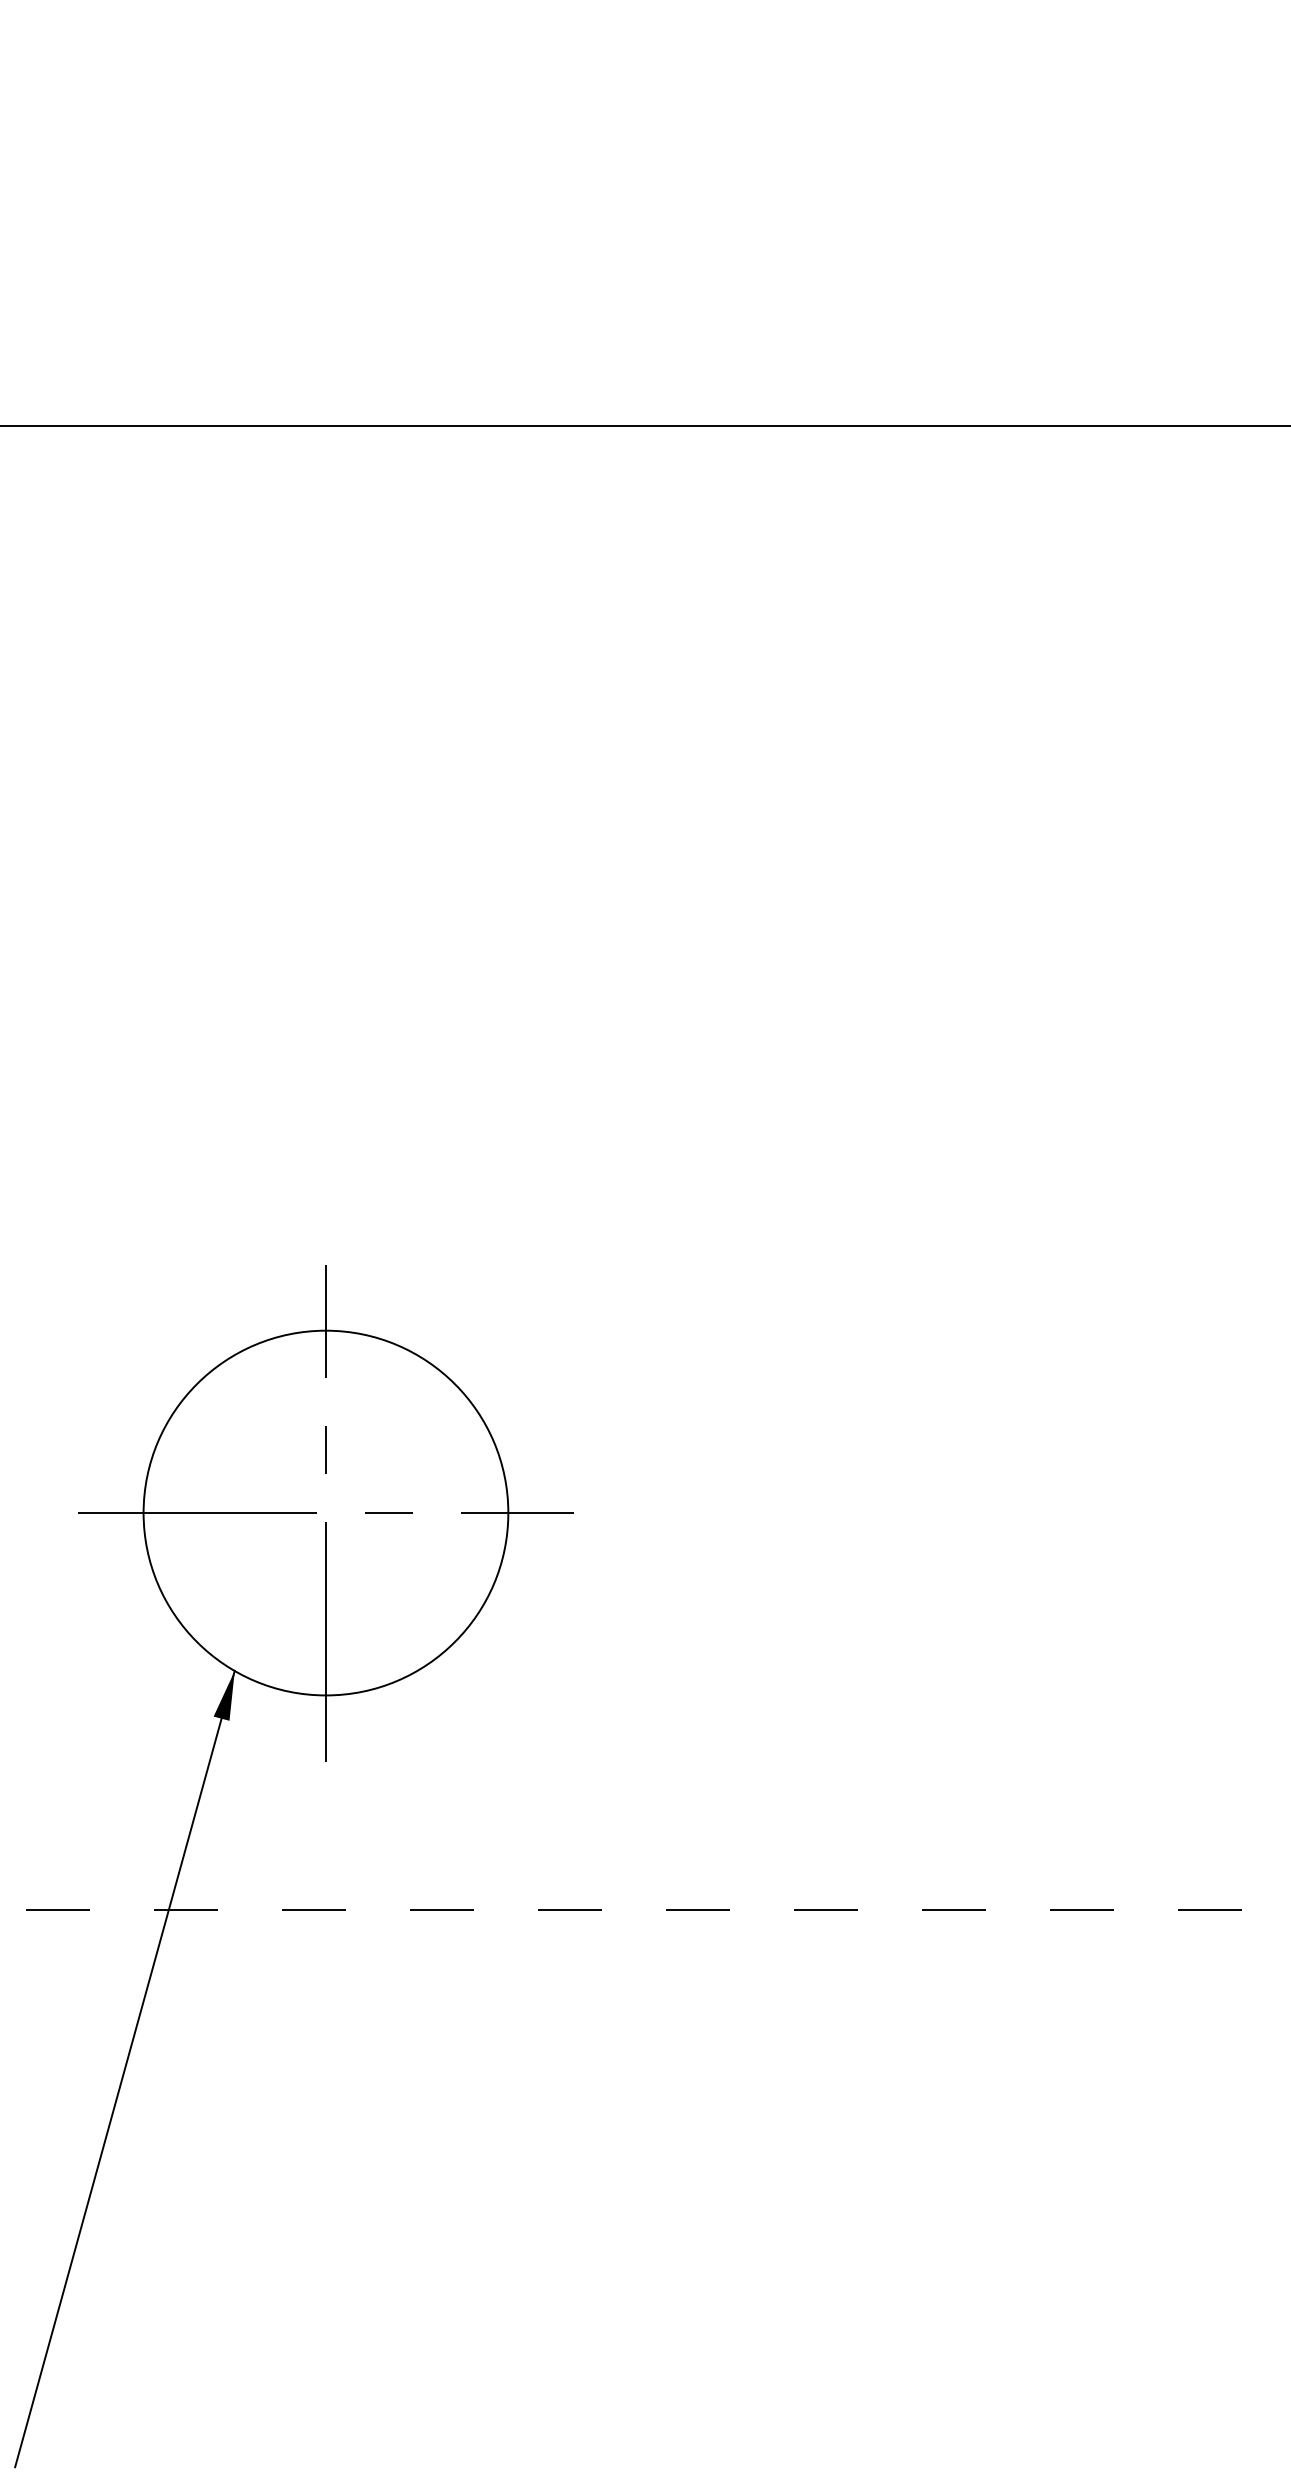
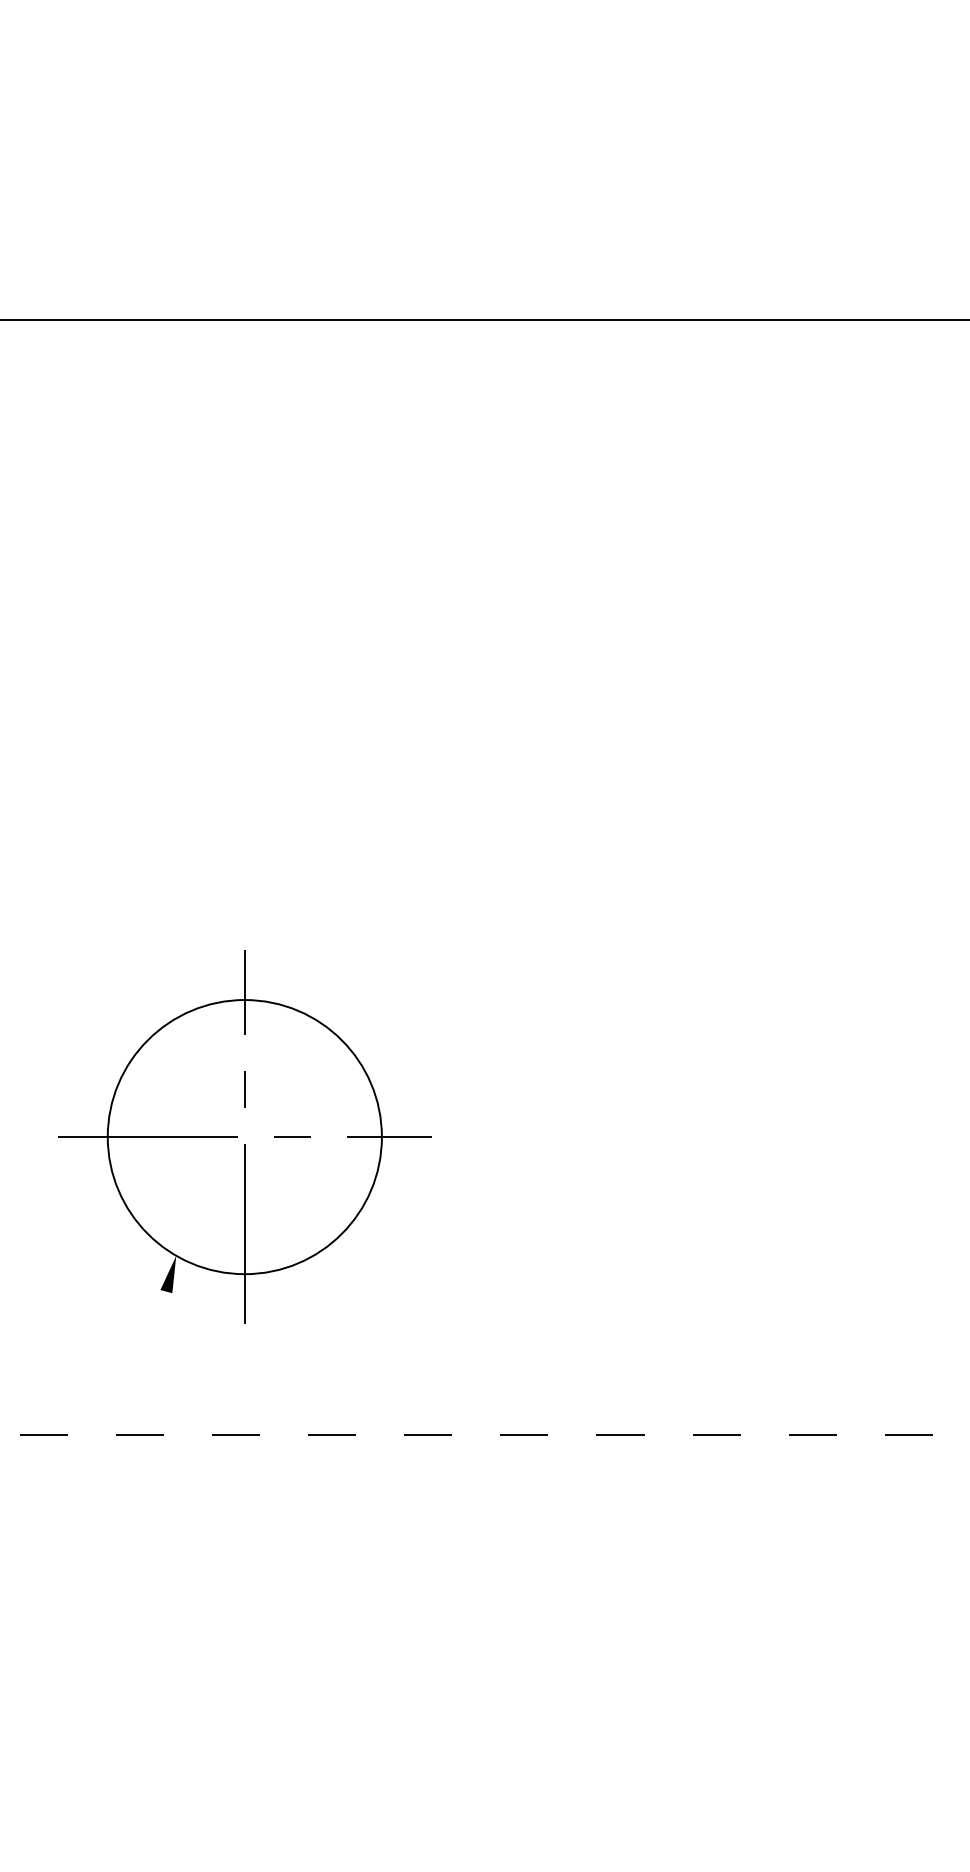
line: (124, 2068) -> (93, 1554), removed

